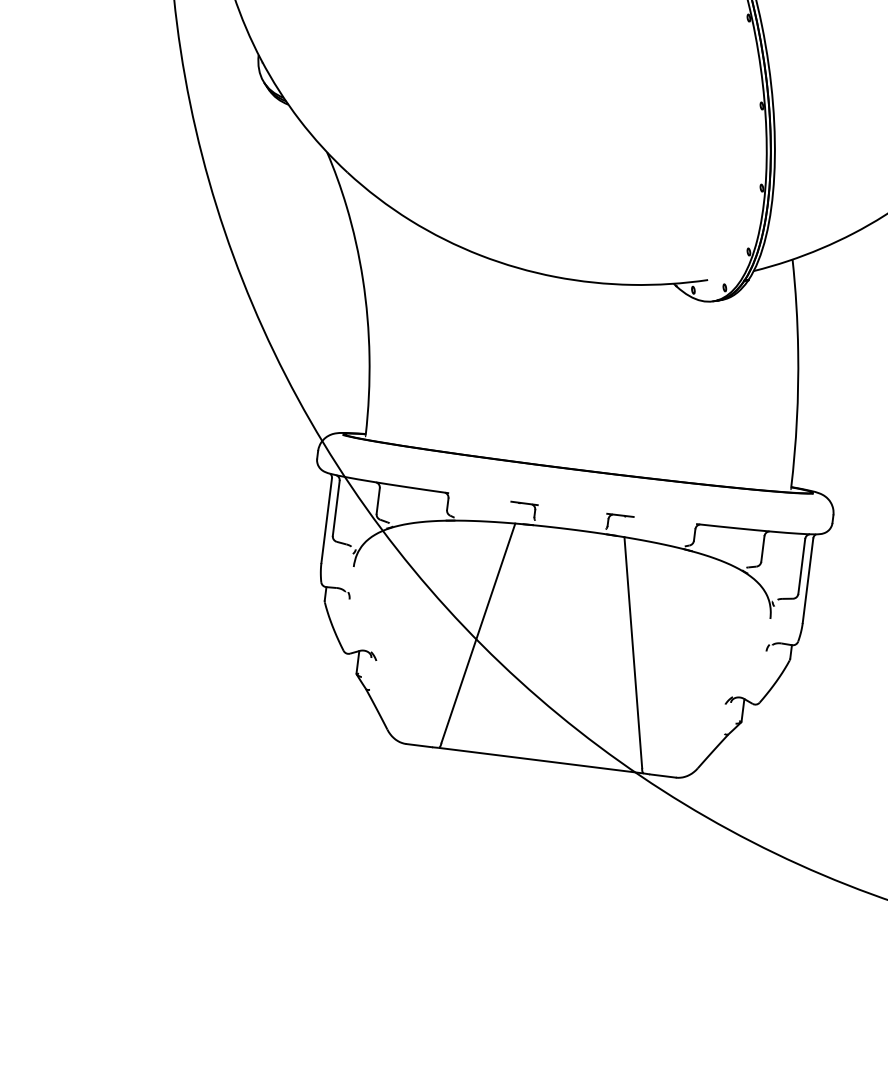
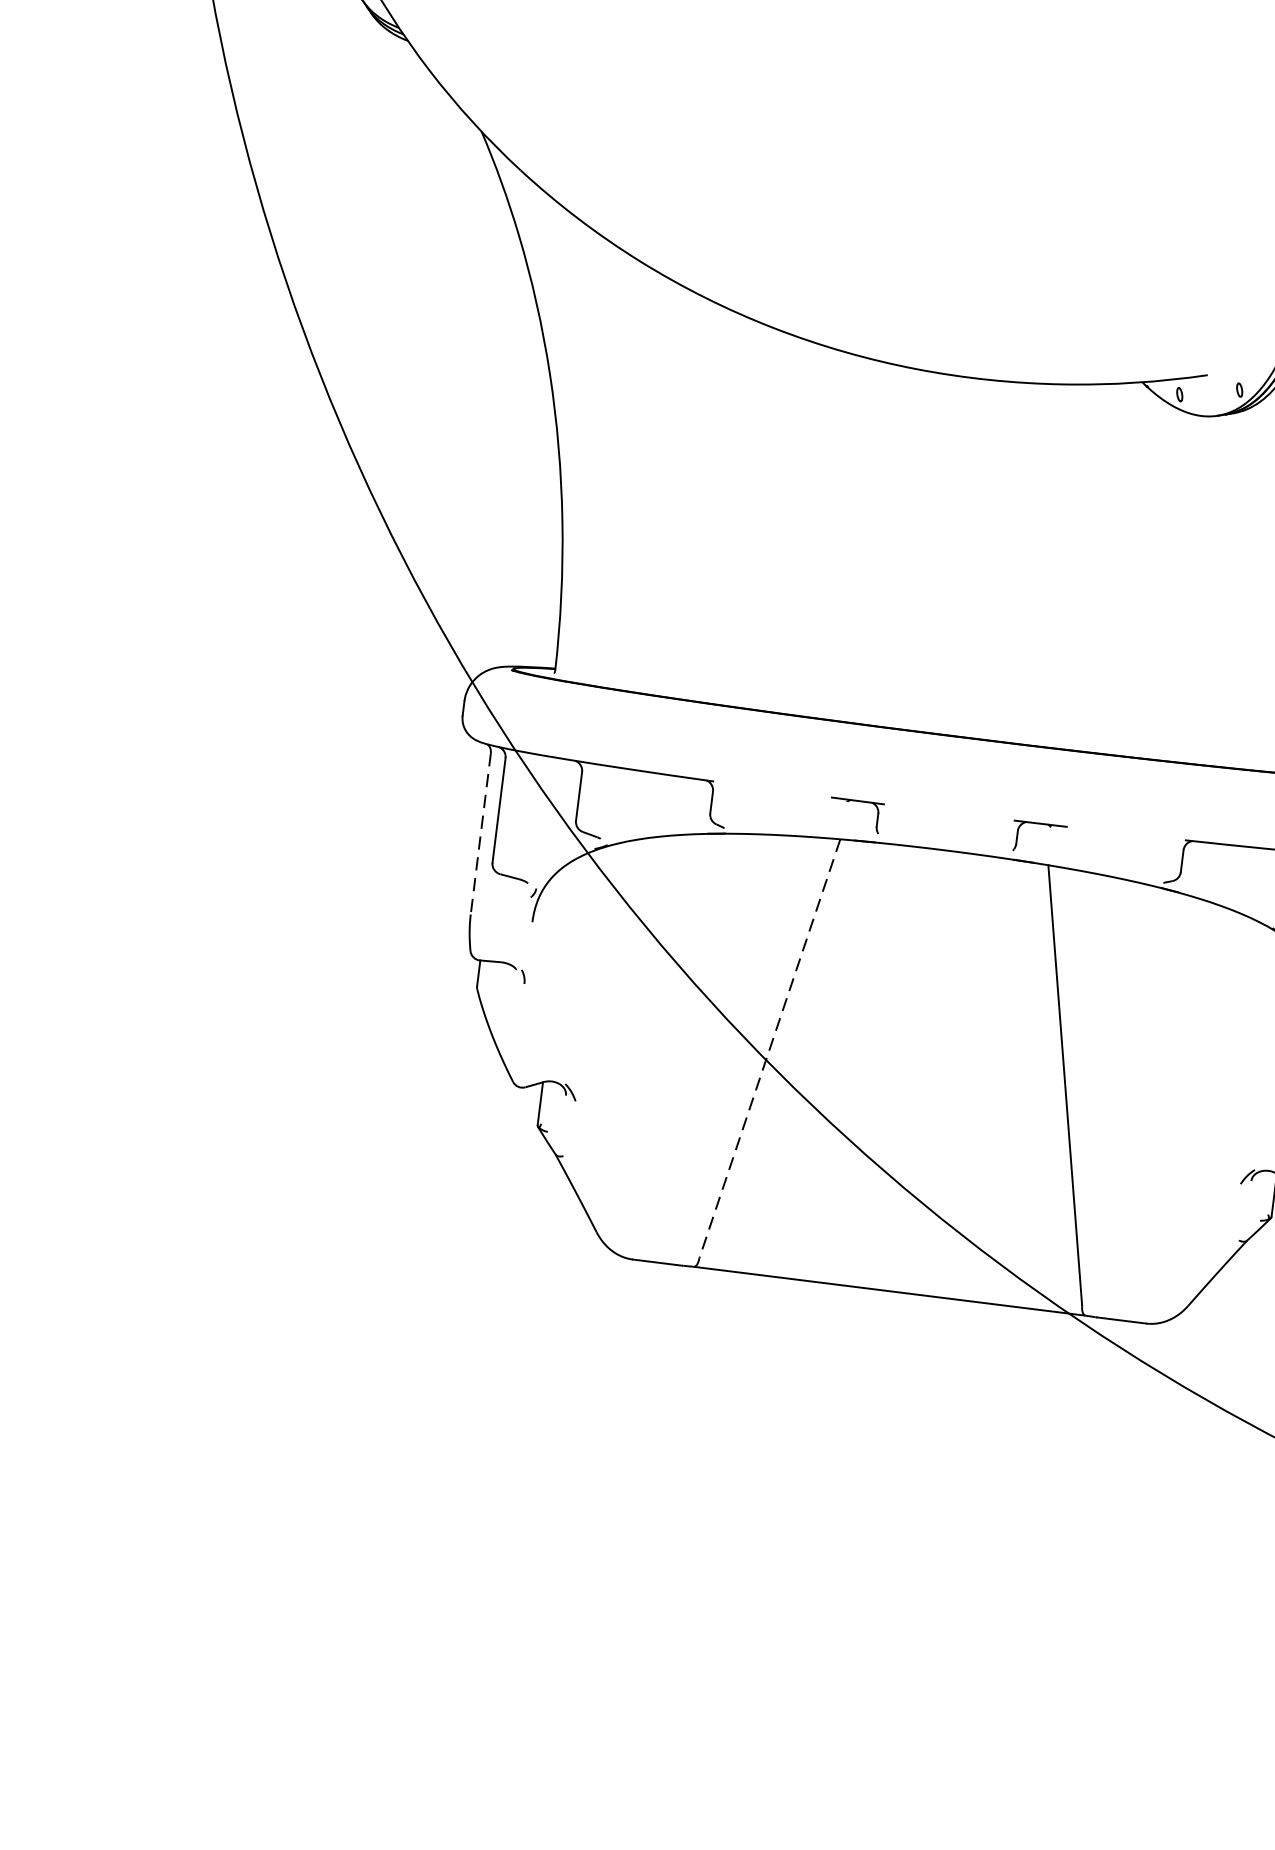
line: (326, 520) -> (480, 833), solid -> dashed
line: (478, 633) -> (770, 1048), solid -> dashed

